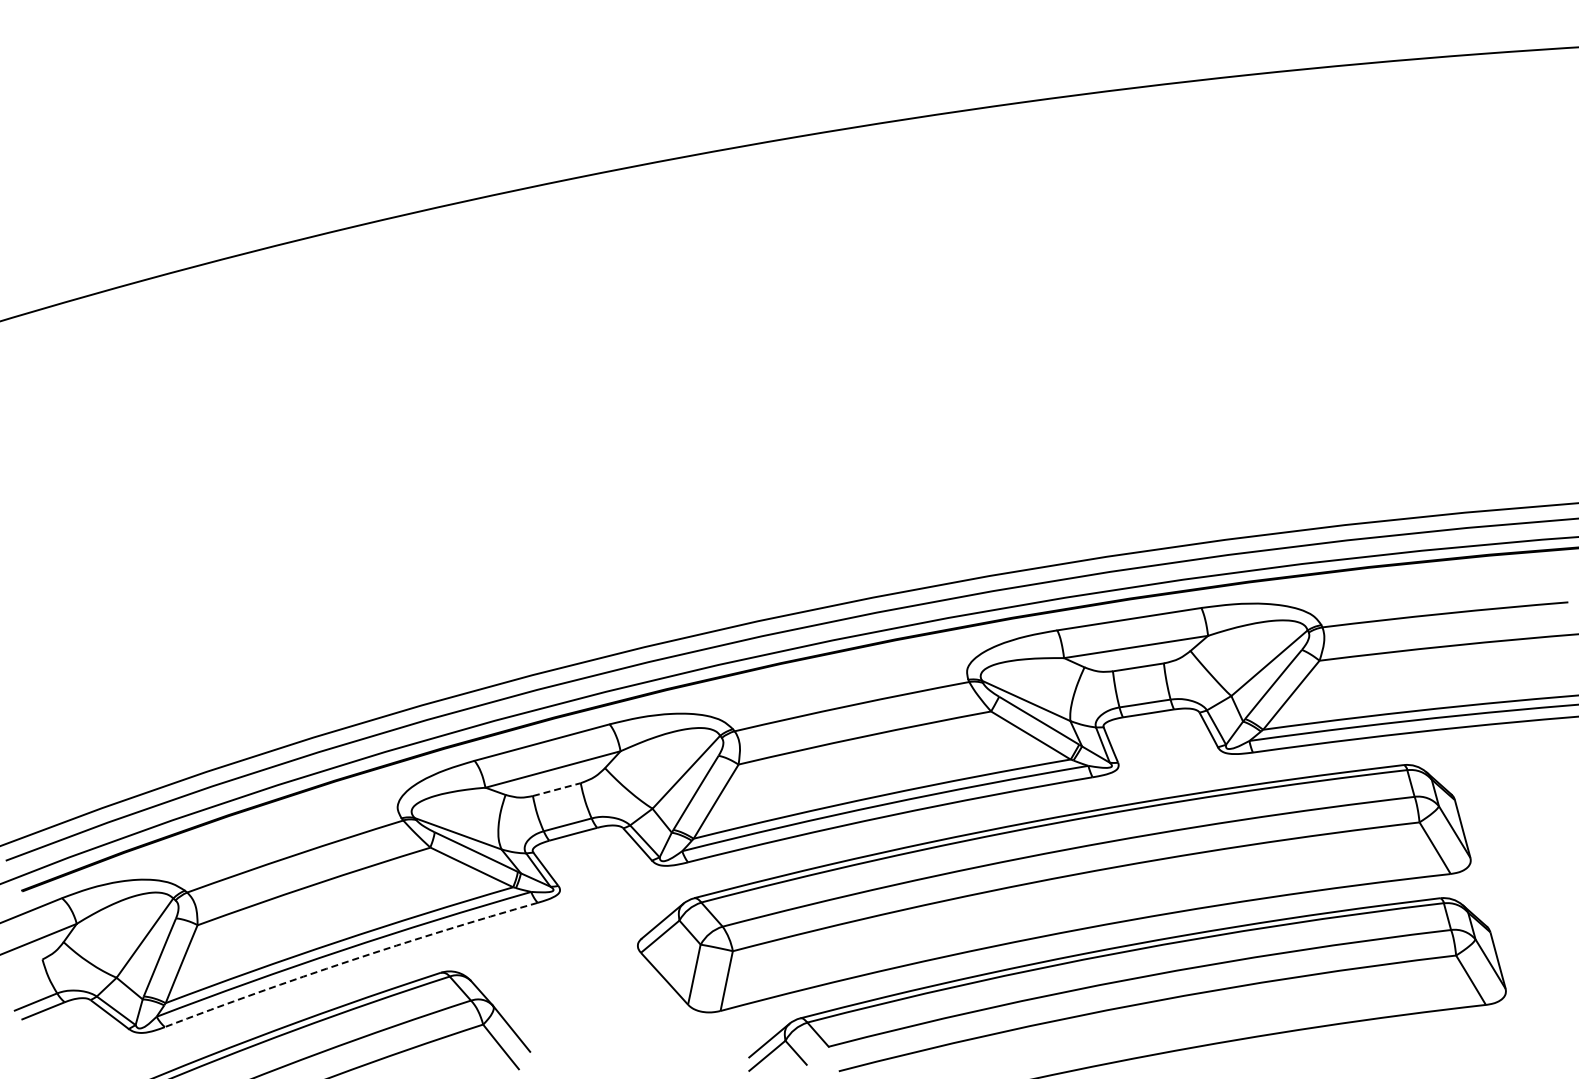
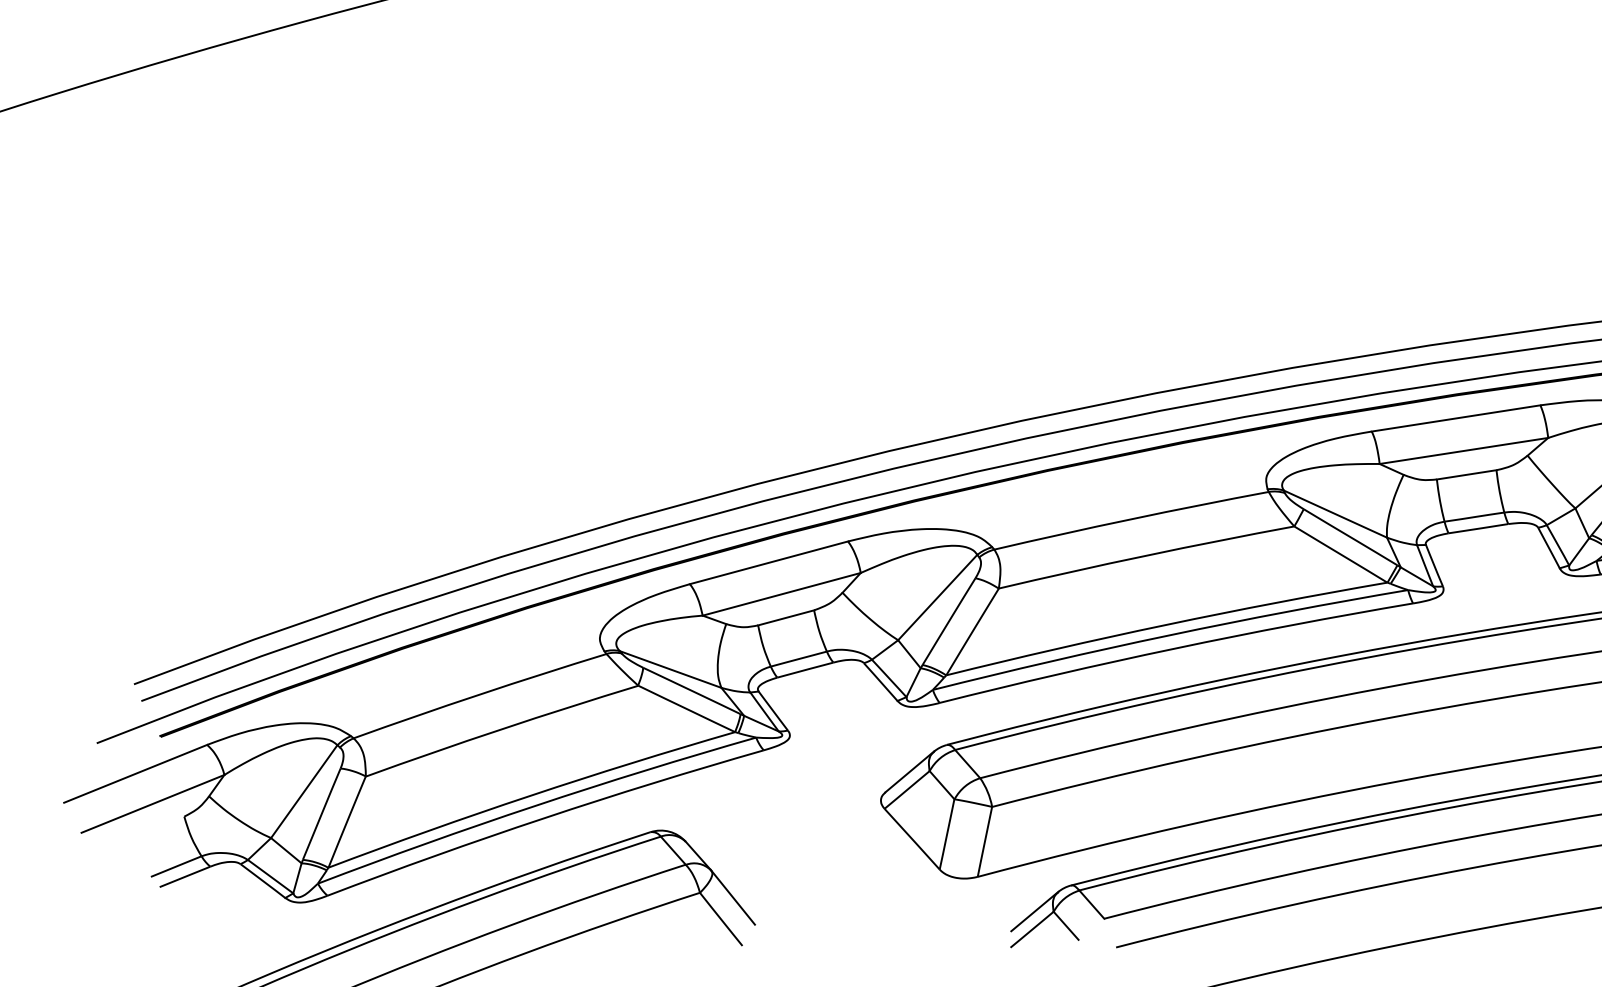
line: (556, 789) -> (785, 617), dashed -> solid
arc: (349, 960) -> (543, 817), dashed -> solid

